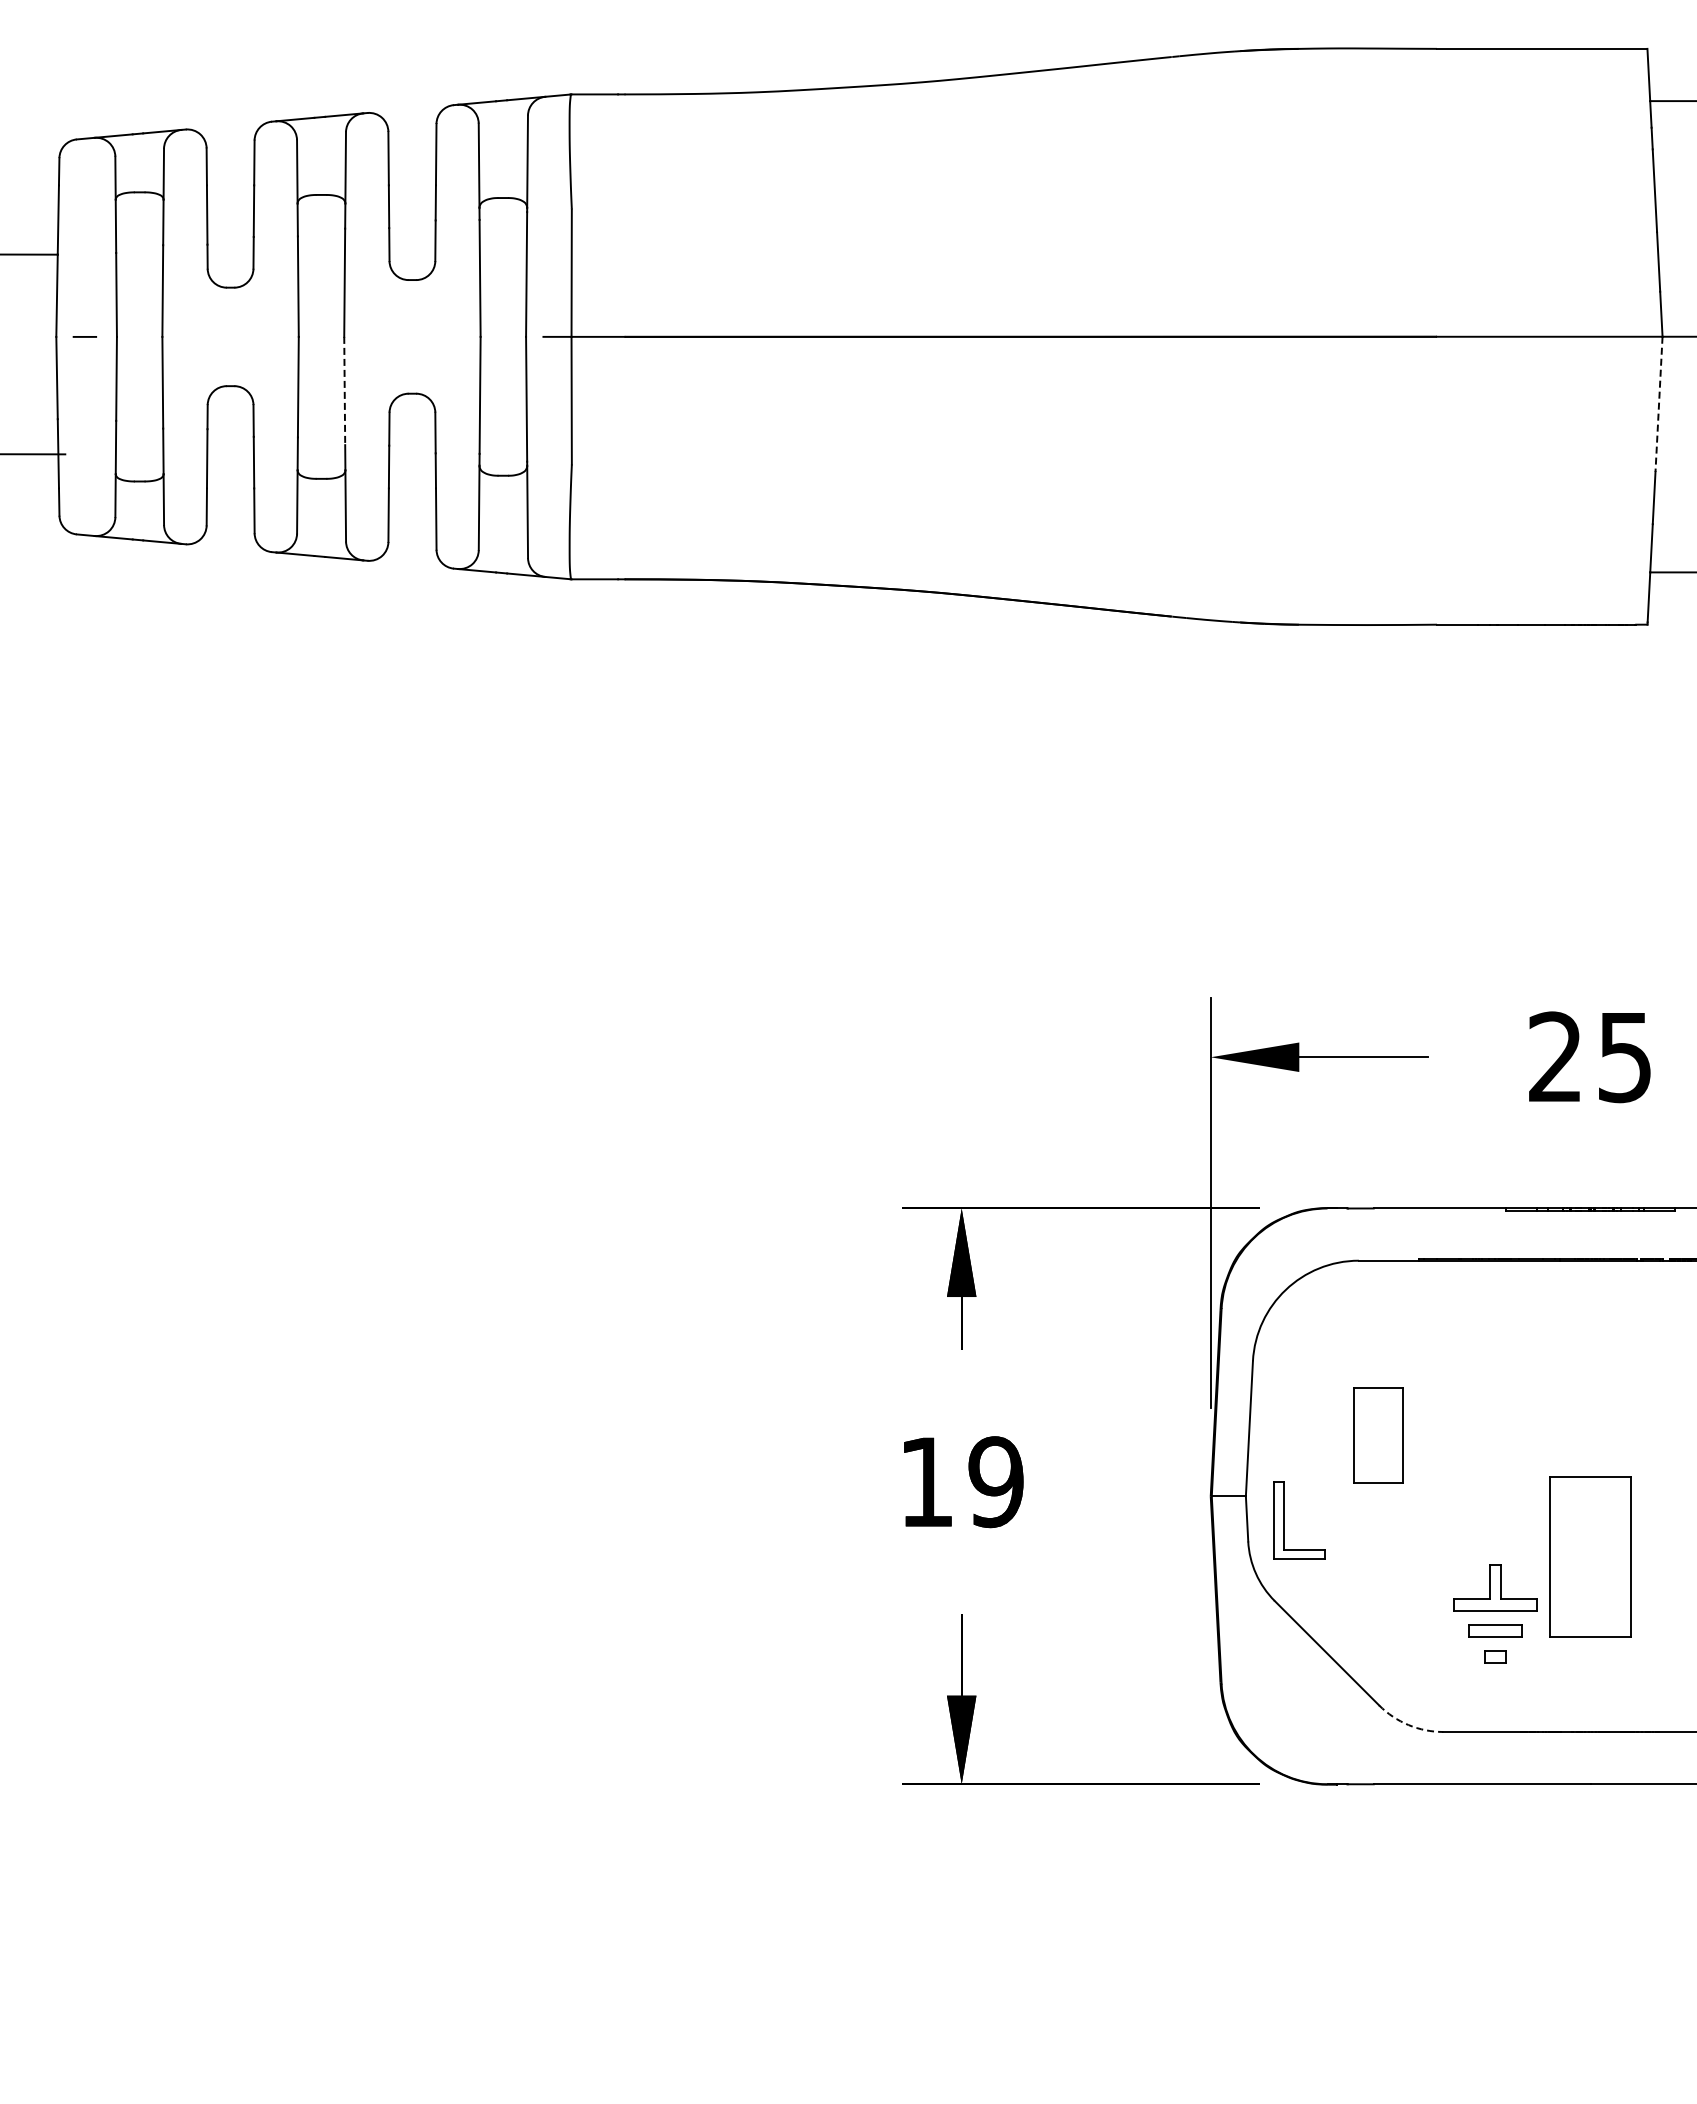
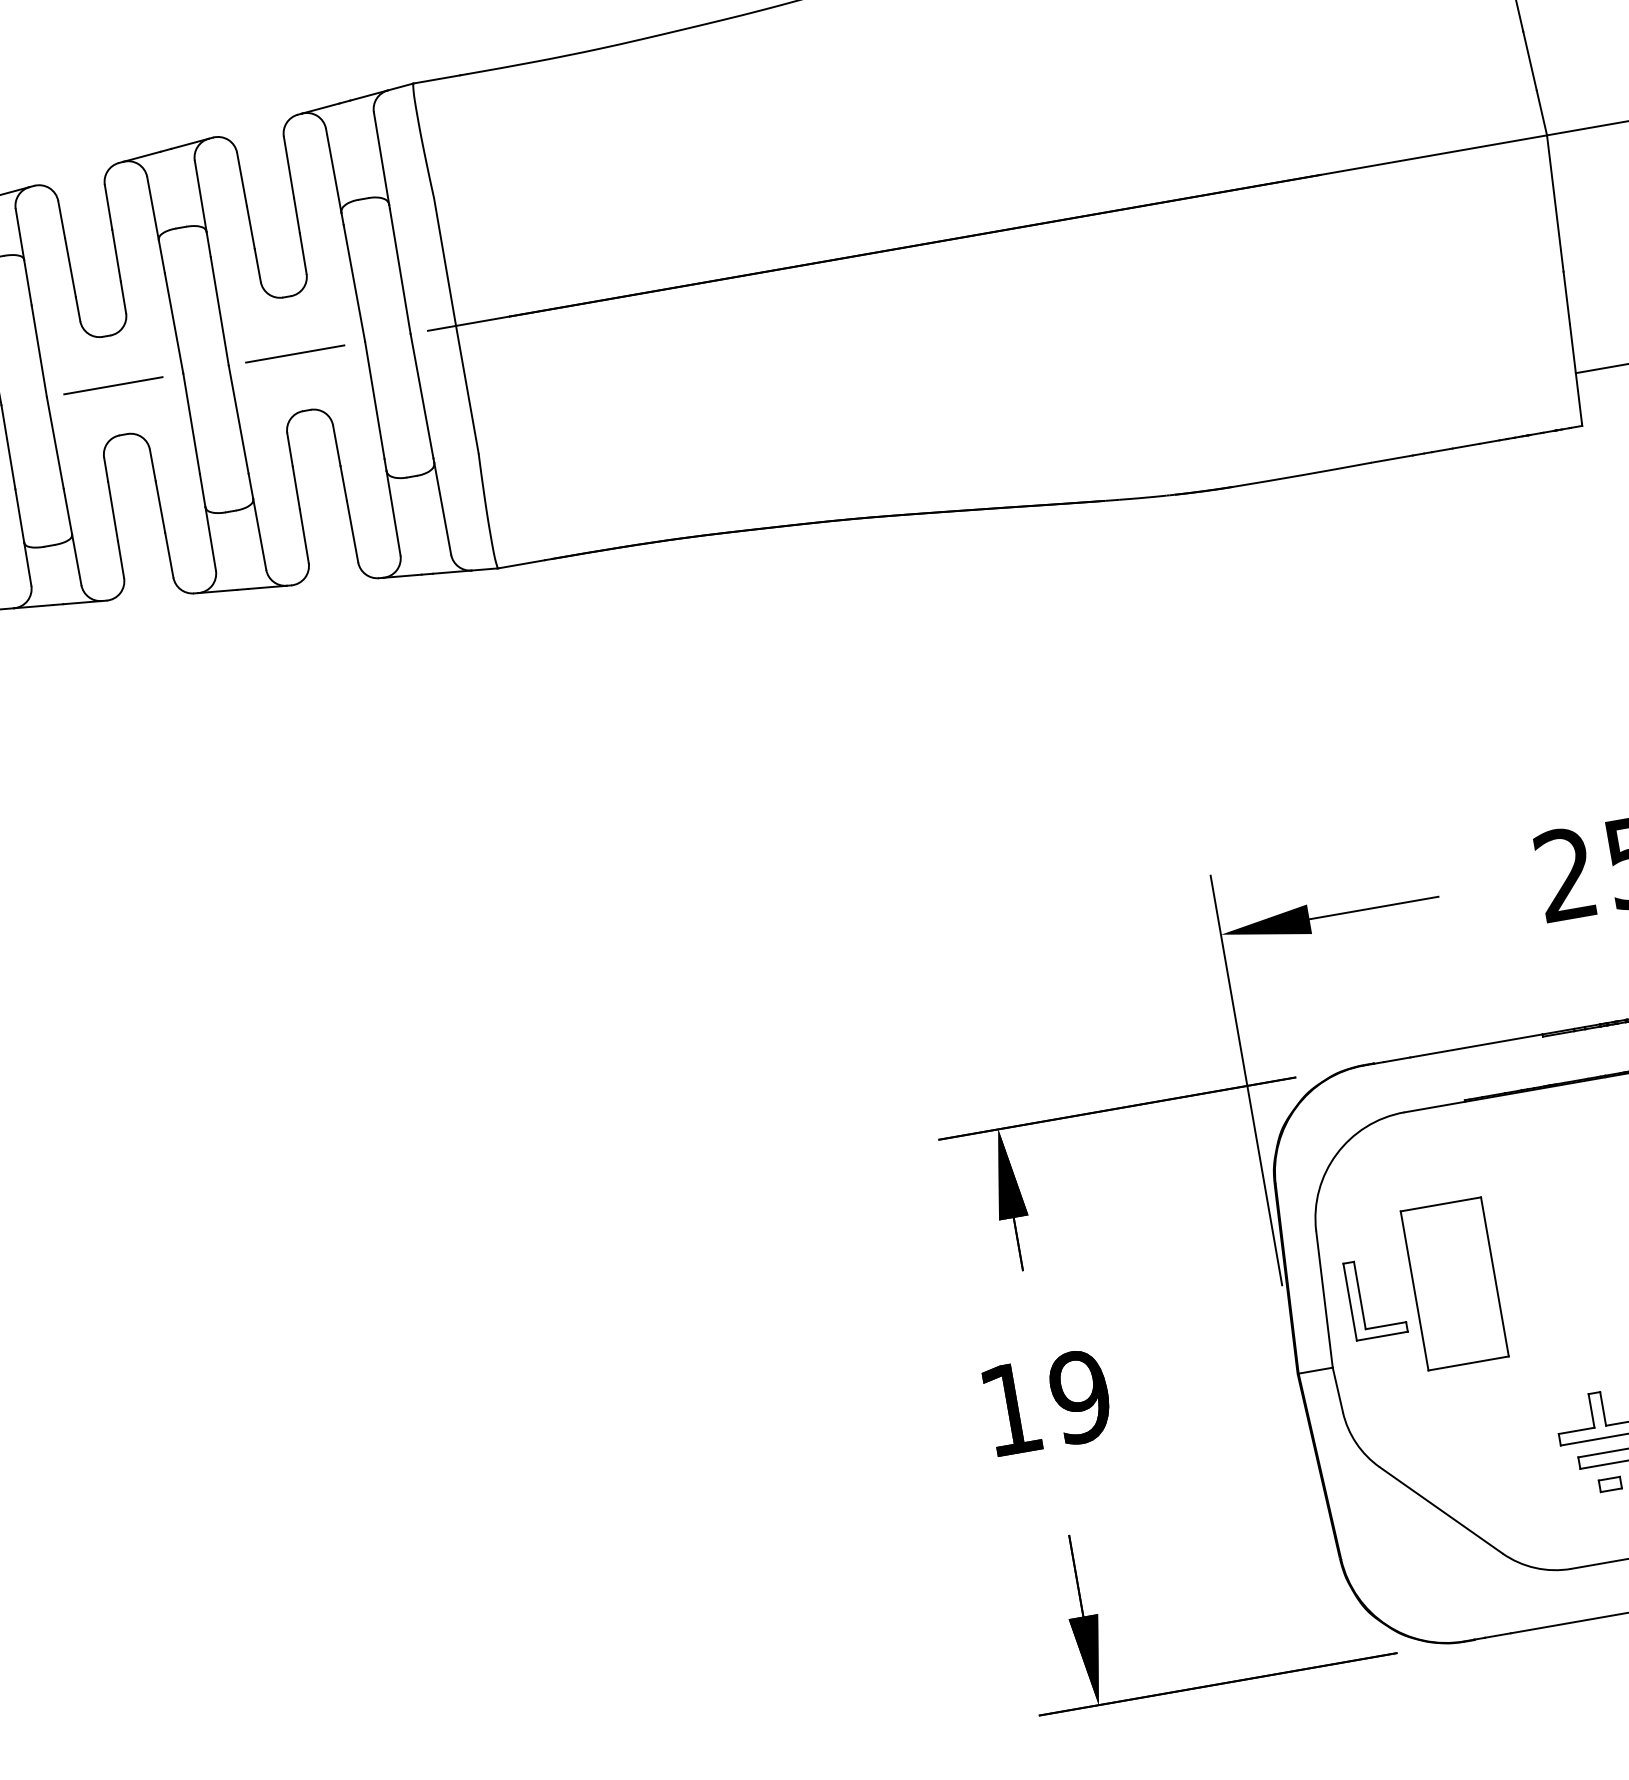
line: (228, 336) -> (112, 385), added
line: (410, 336) -> (294, 353), added
line: (344, 391) -> (238, 420), dashed -> solid
line: (1659, 404) -> (1555, 203), dashed -> solid
part: (1378, 1435) -> (1454, 1283), size x1.67
part: (1284, 1520) -> (1360, 1300), moved
arc: (1408, 1725) -> (1535, 1568), dashed -> solid

